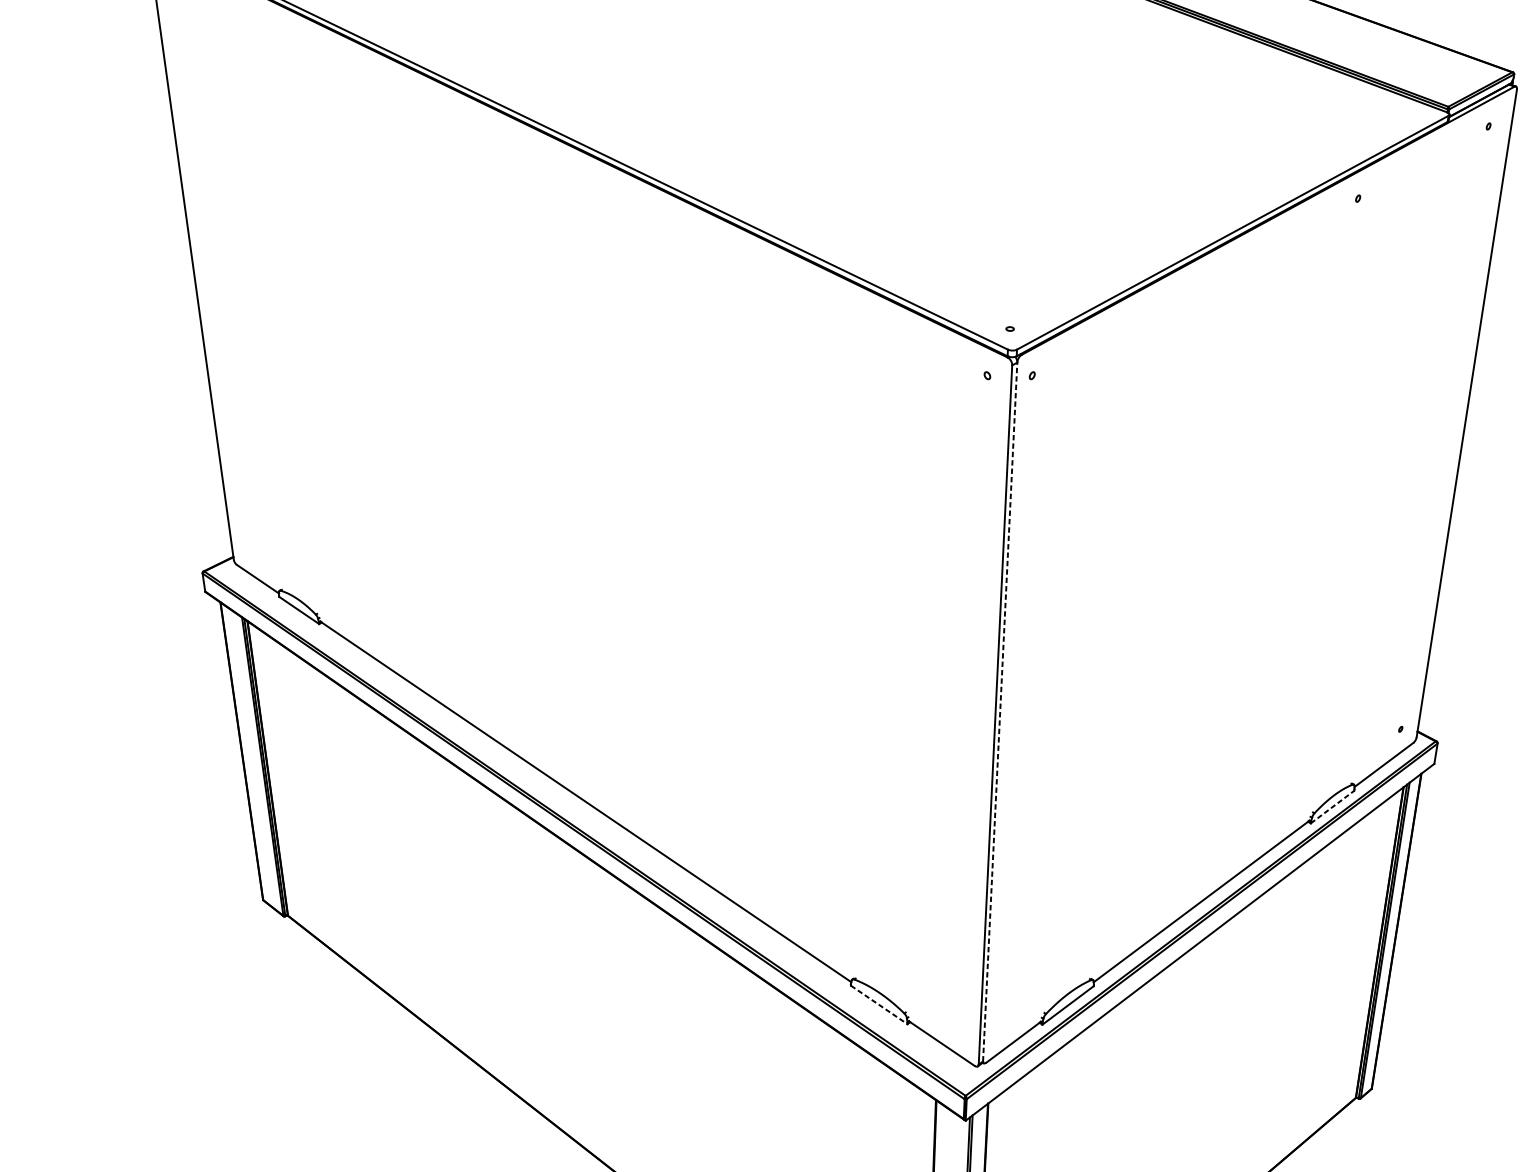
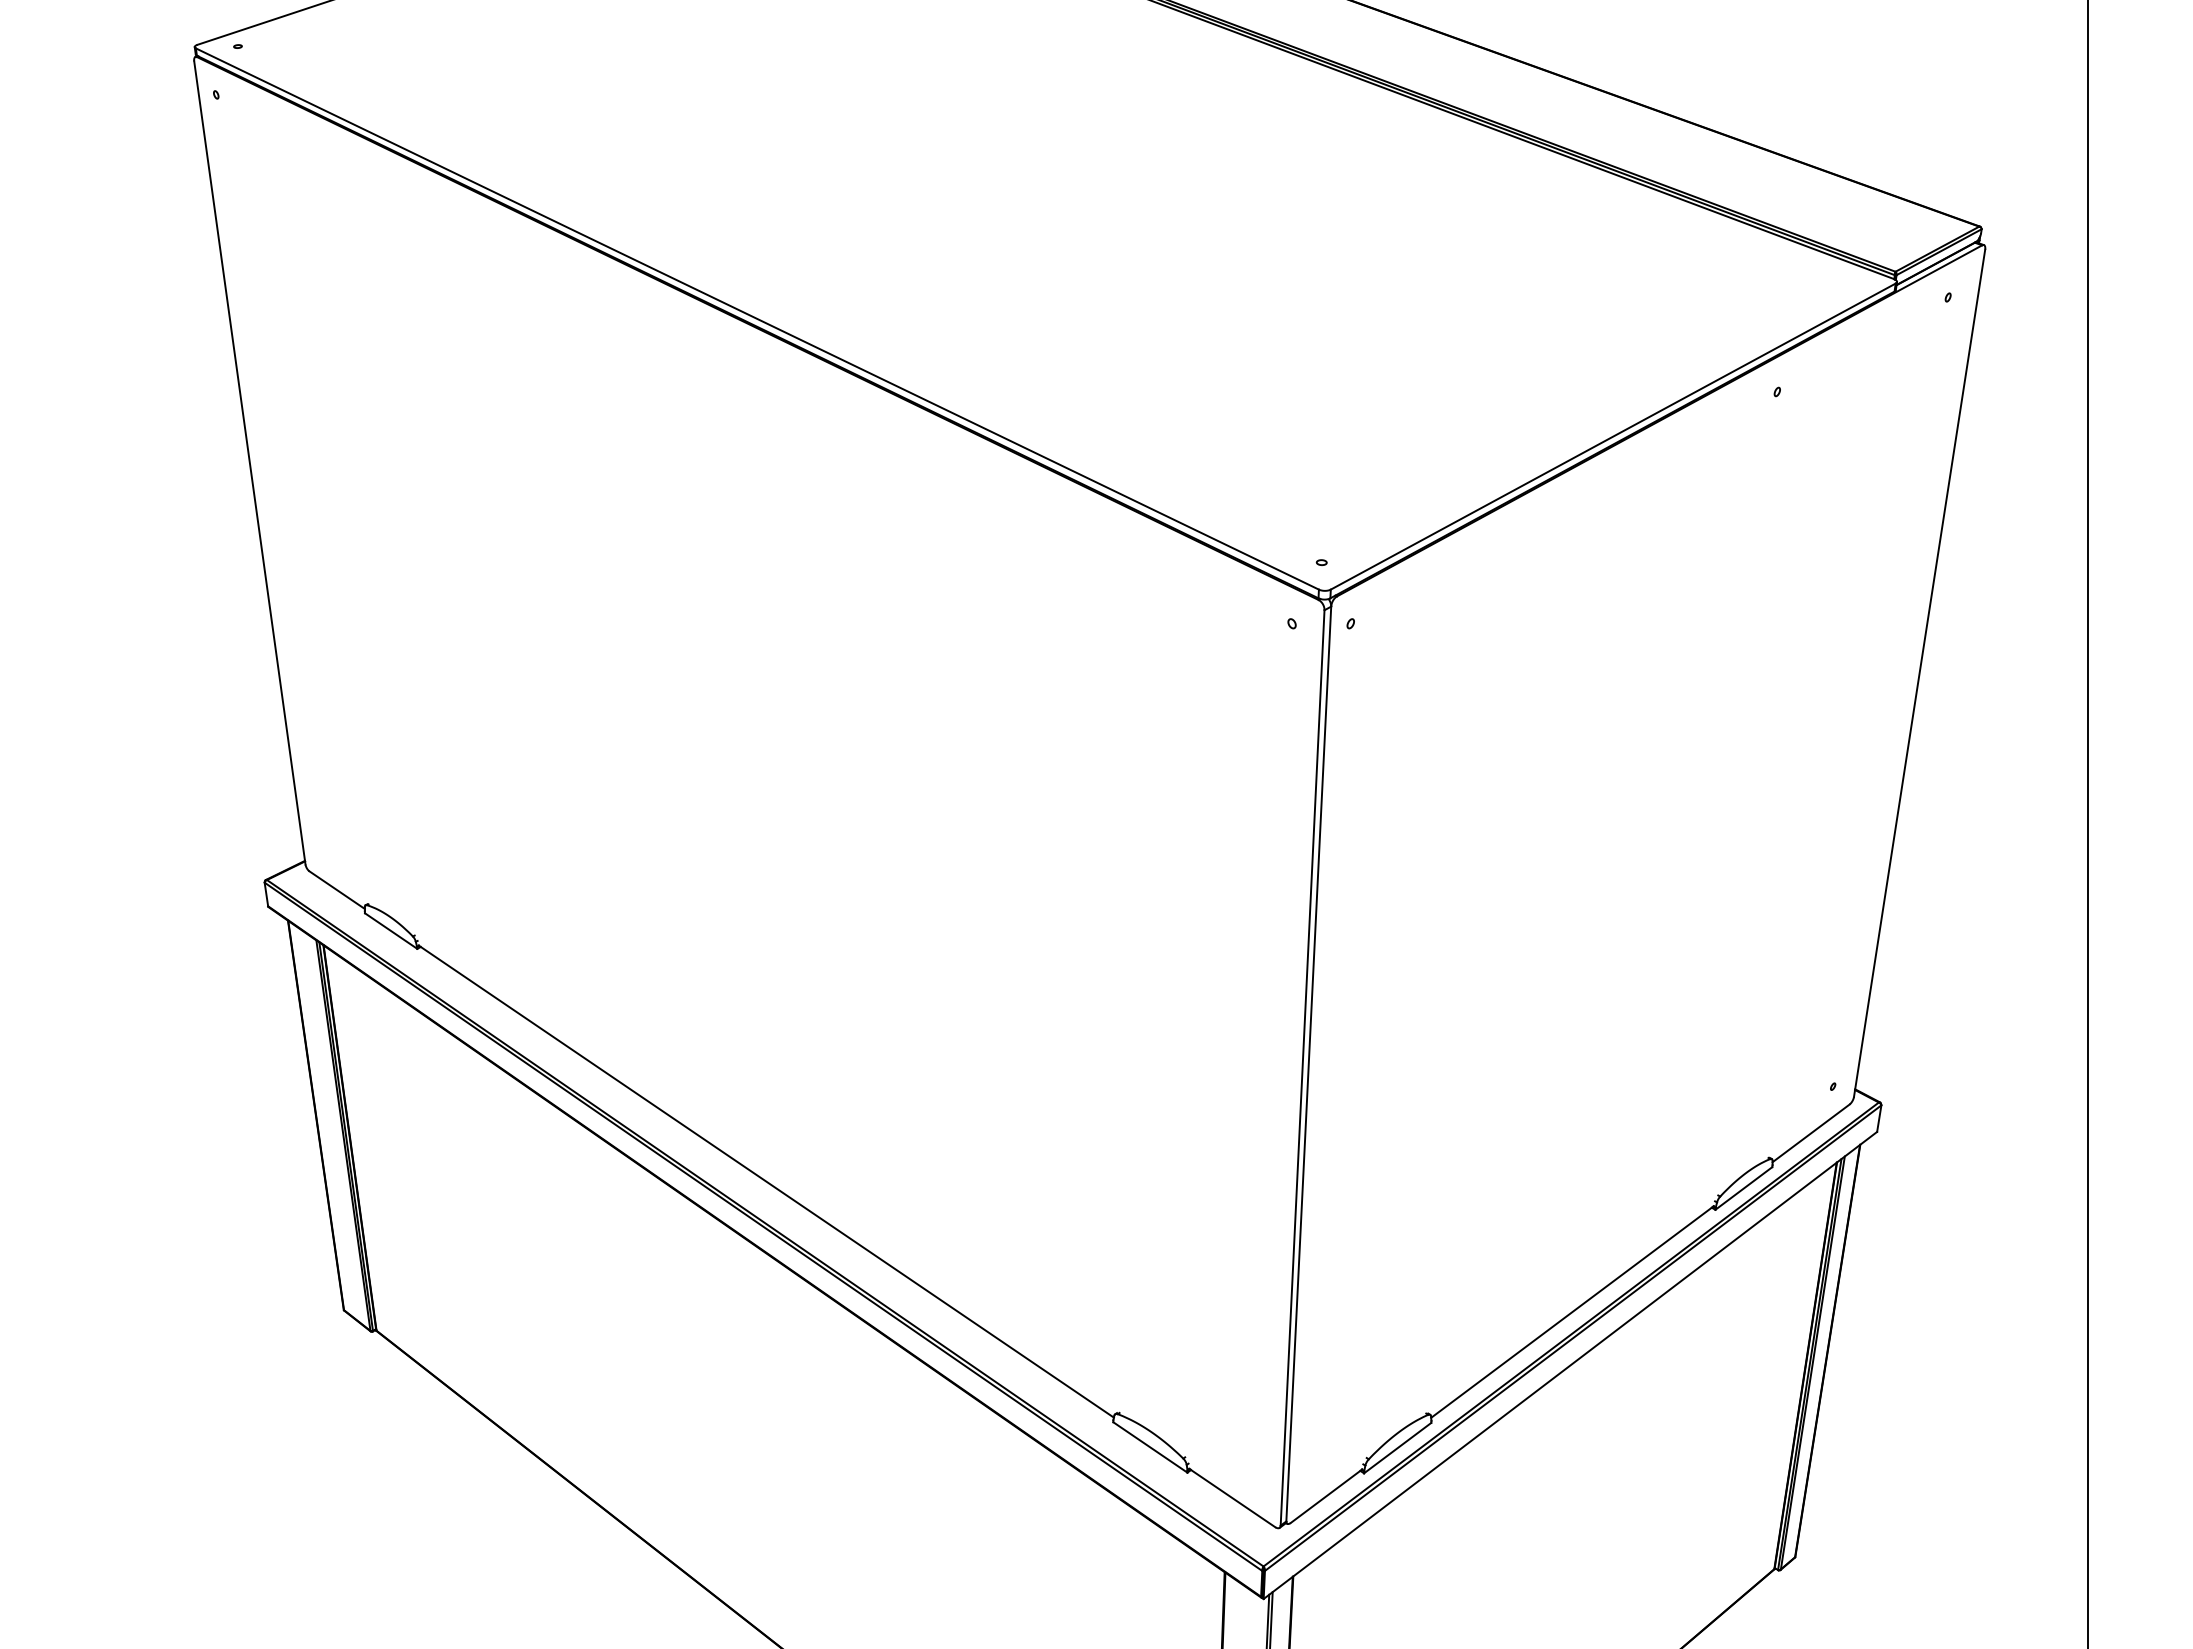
line: (999, 712) -> (1308, 1064), dashed -> solid
line: (1332, 807) -> (1743, 1188), dashed -> solid
line: (879, 1004) -> (1150, 1447), dashed -> solid

